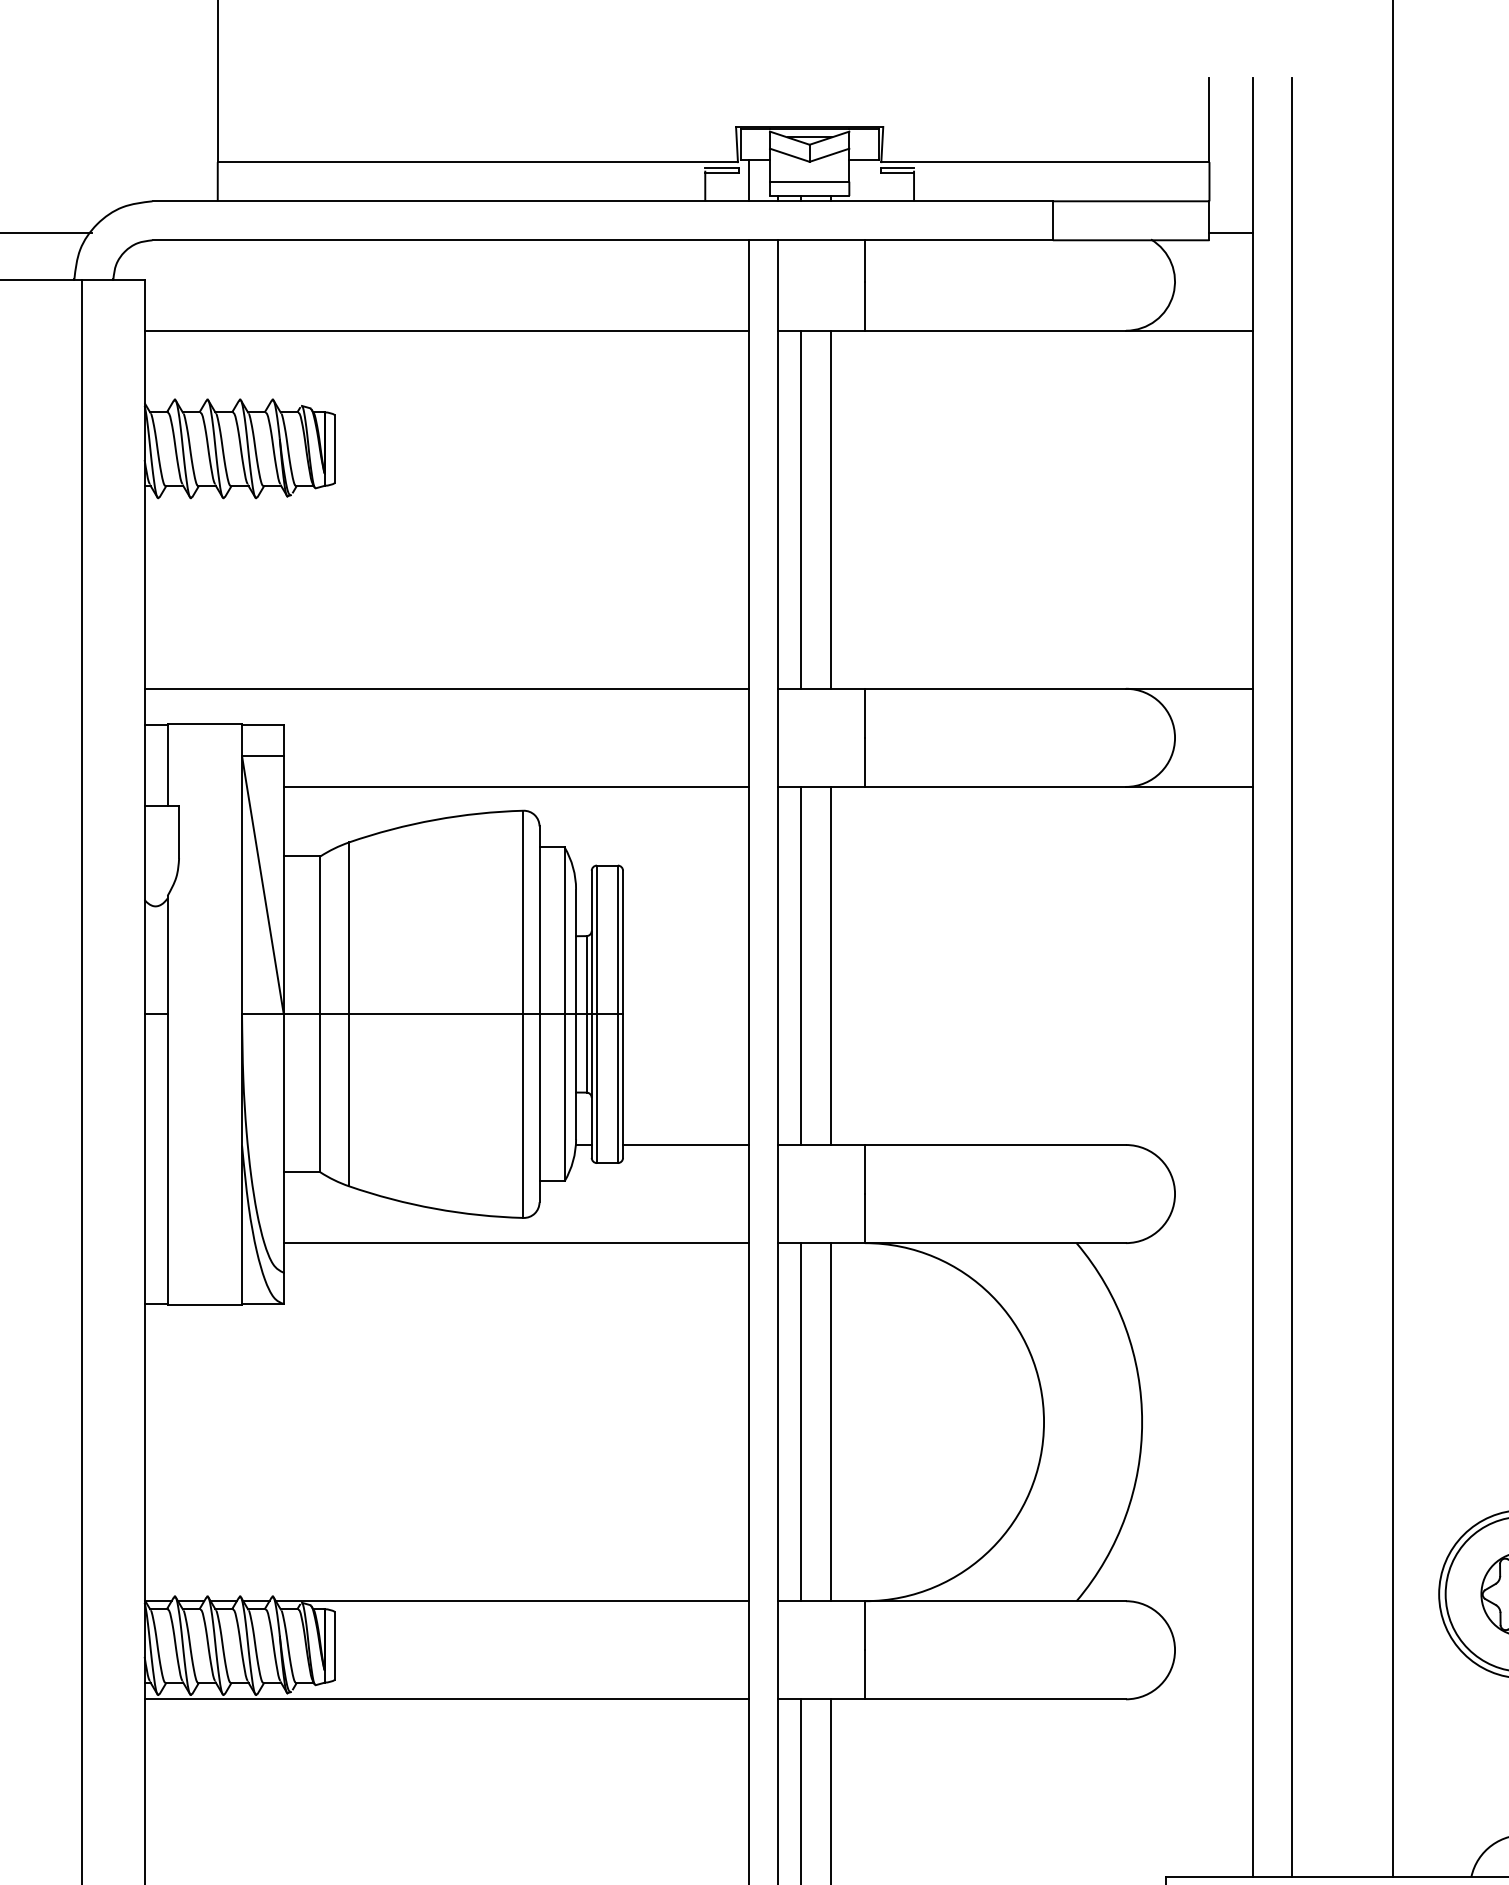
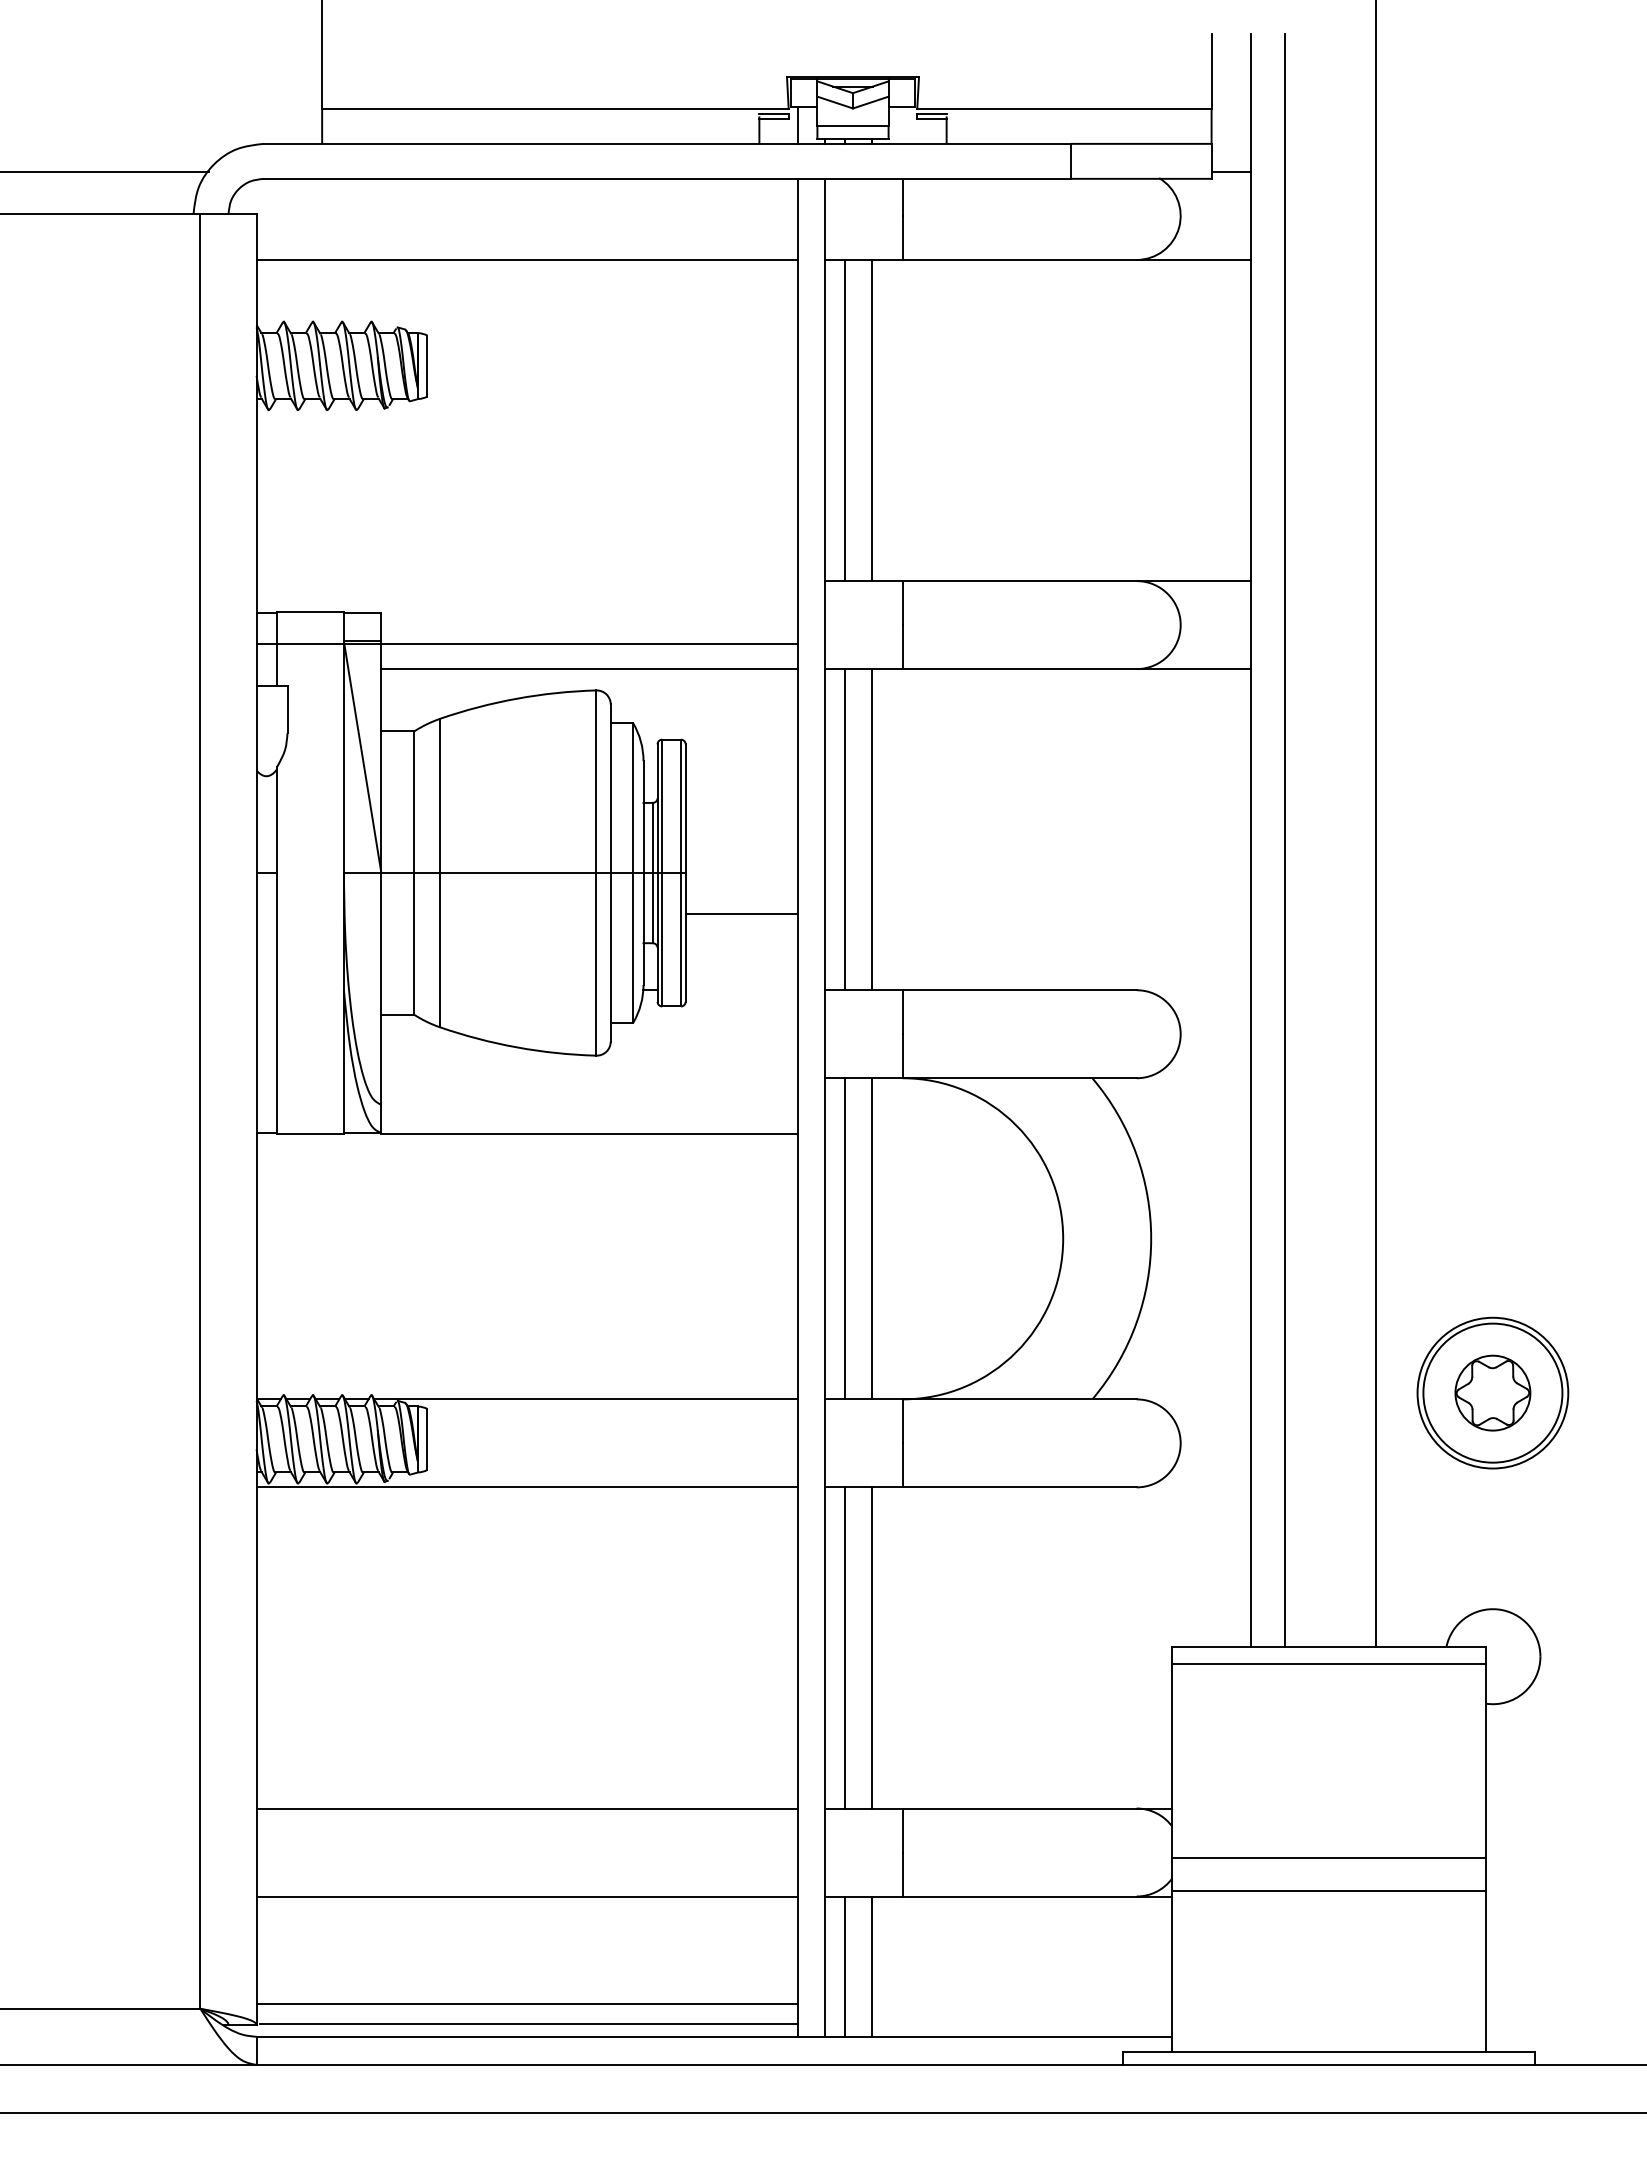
line: (446, 689) -> (527, 644), moved
line: (685, 1145) -> (741, 914), moved
line: (515, 1243) -> (589, 1134), moved

